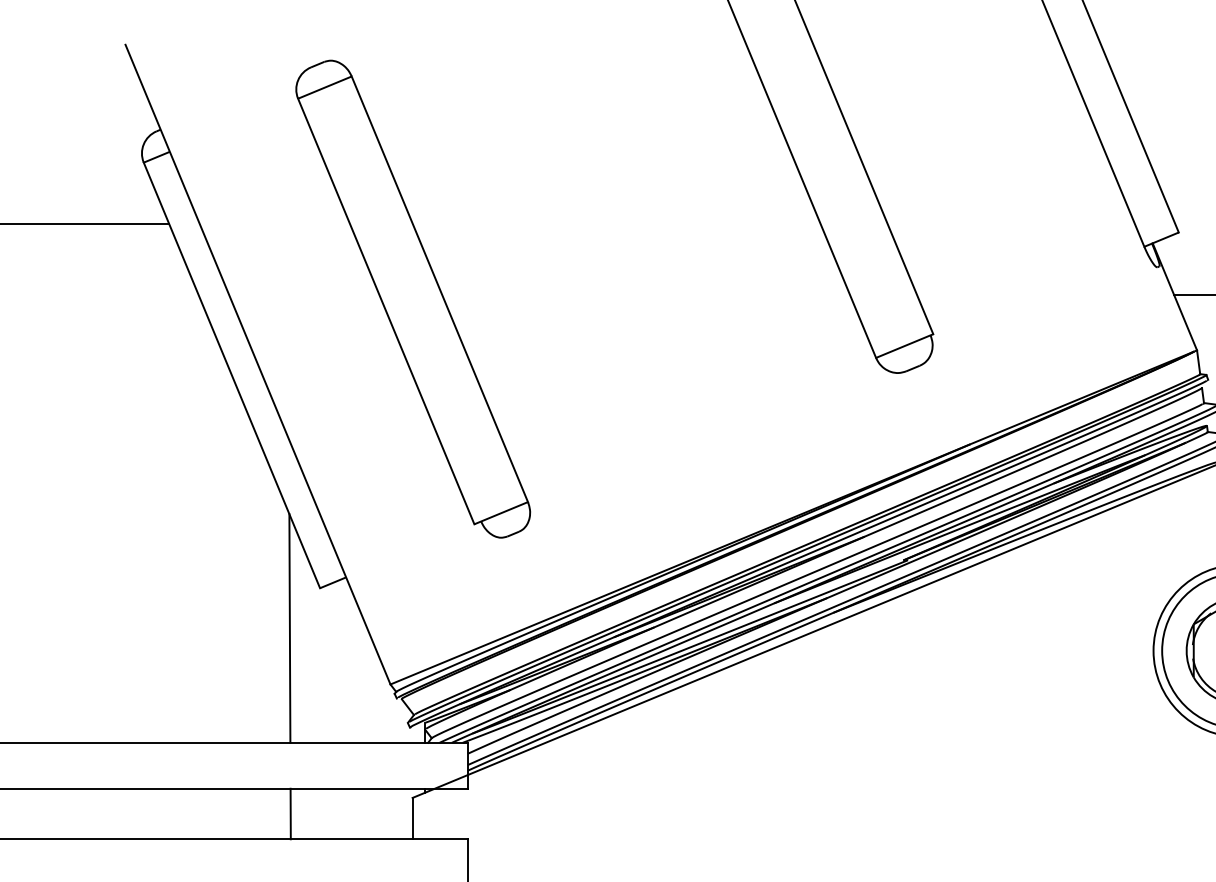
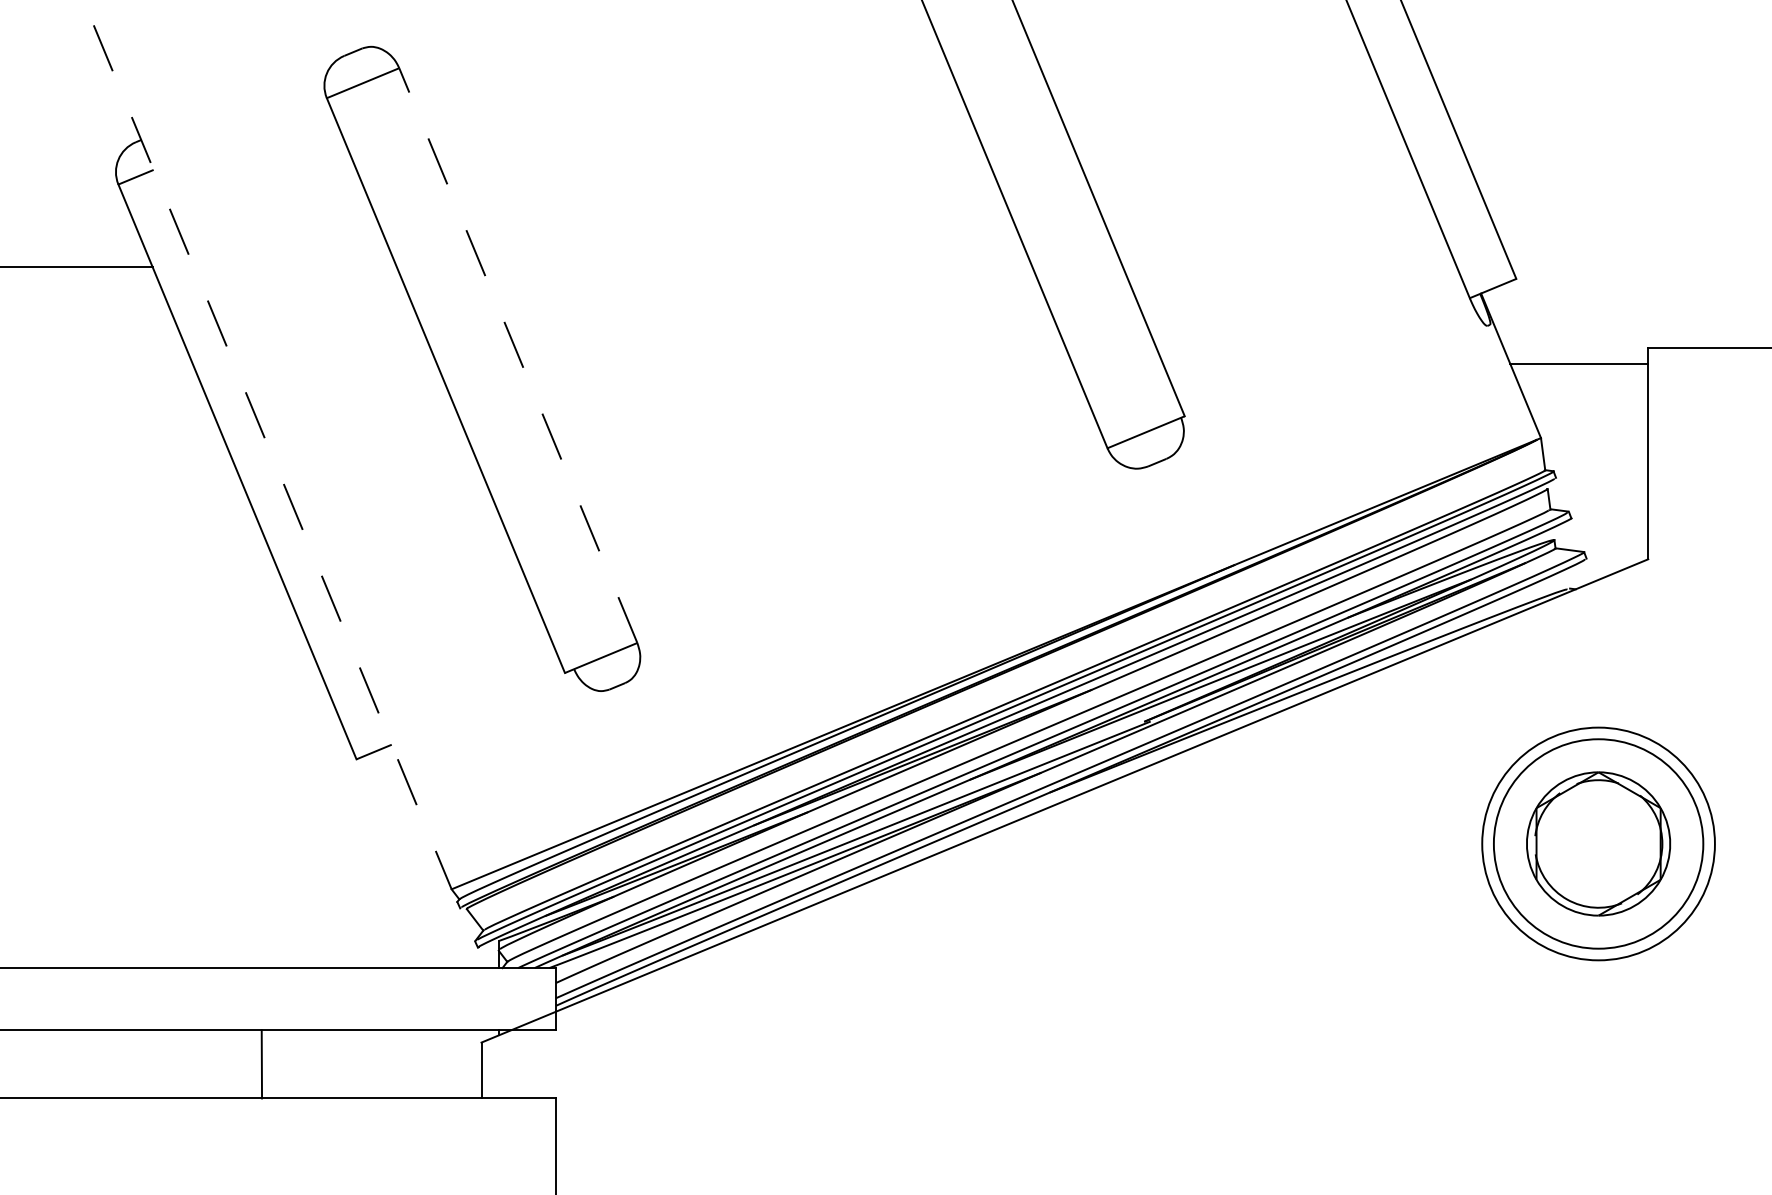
line: (439, 289) -> (518, 355), solid -> dashed
line: (257, 364) -> (272, 457), solid -> dashed
line: (289, 628) -> (315, 813), removed
line: (290, 814) -> (261, 1064), moved

